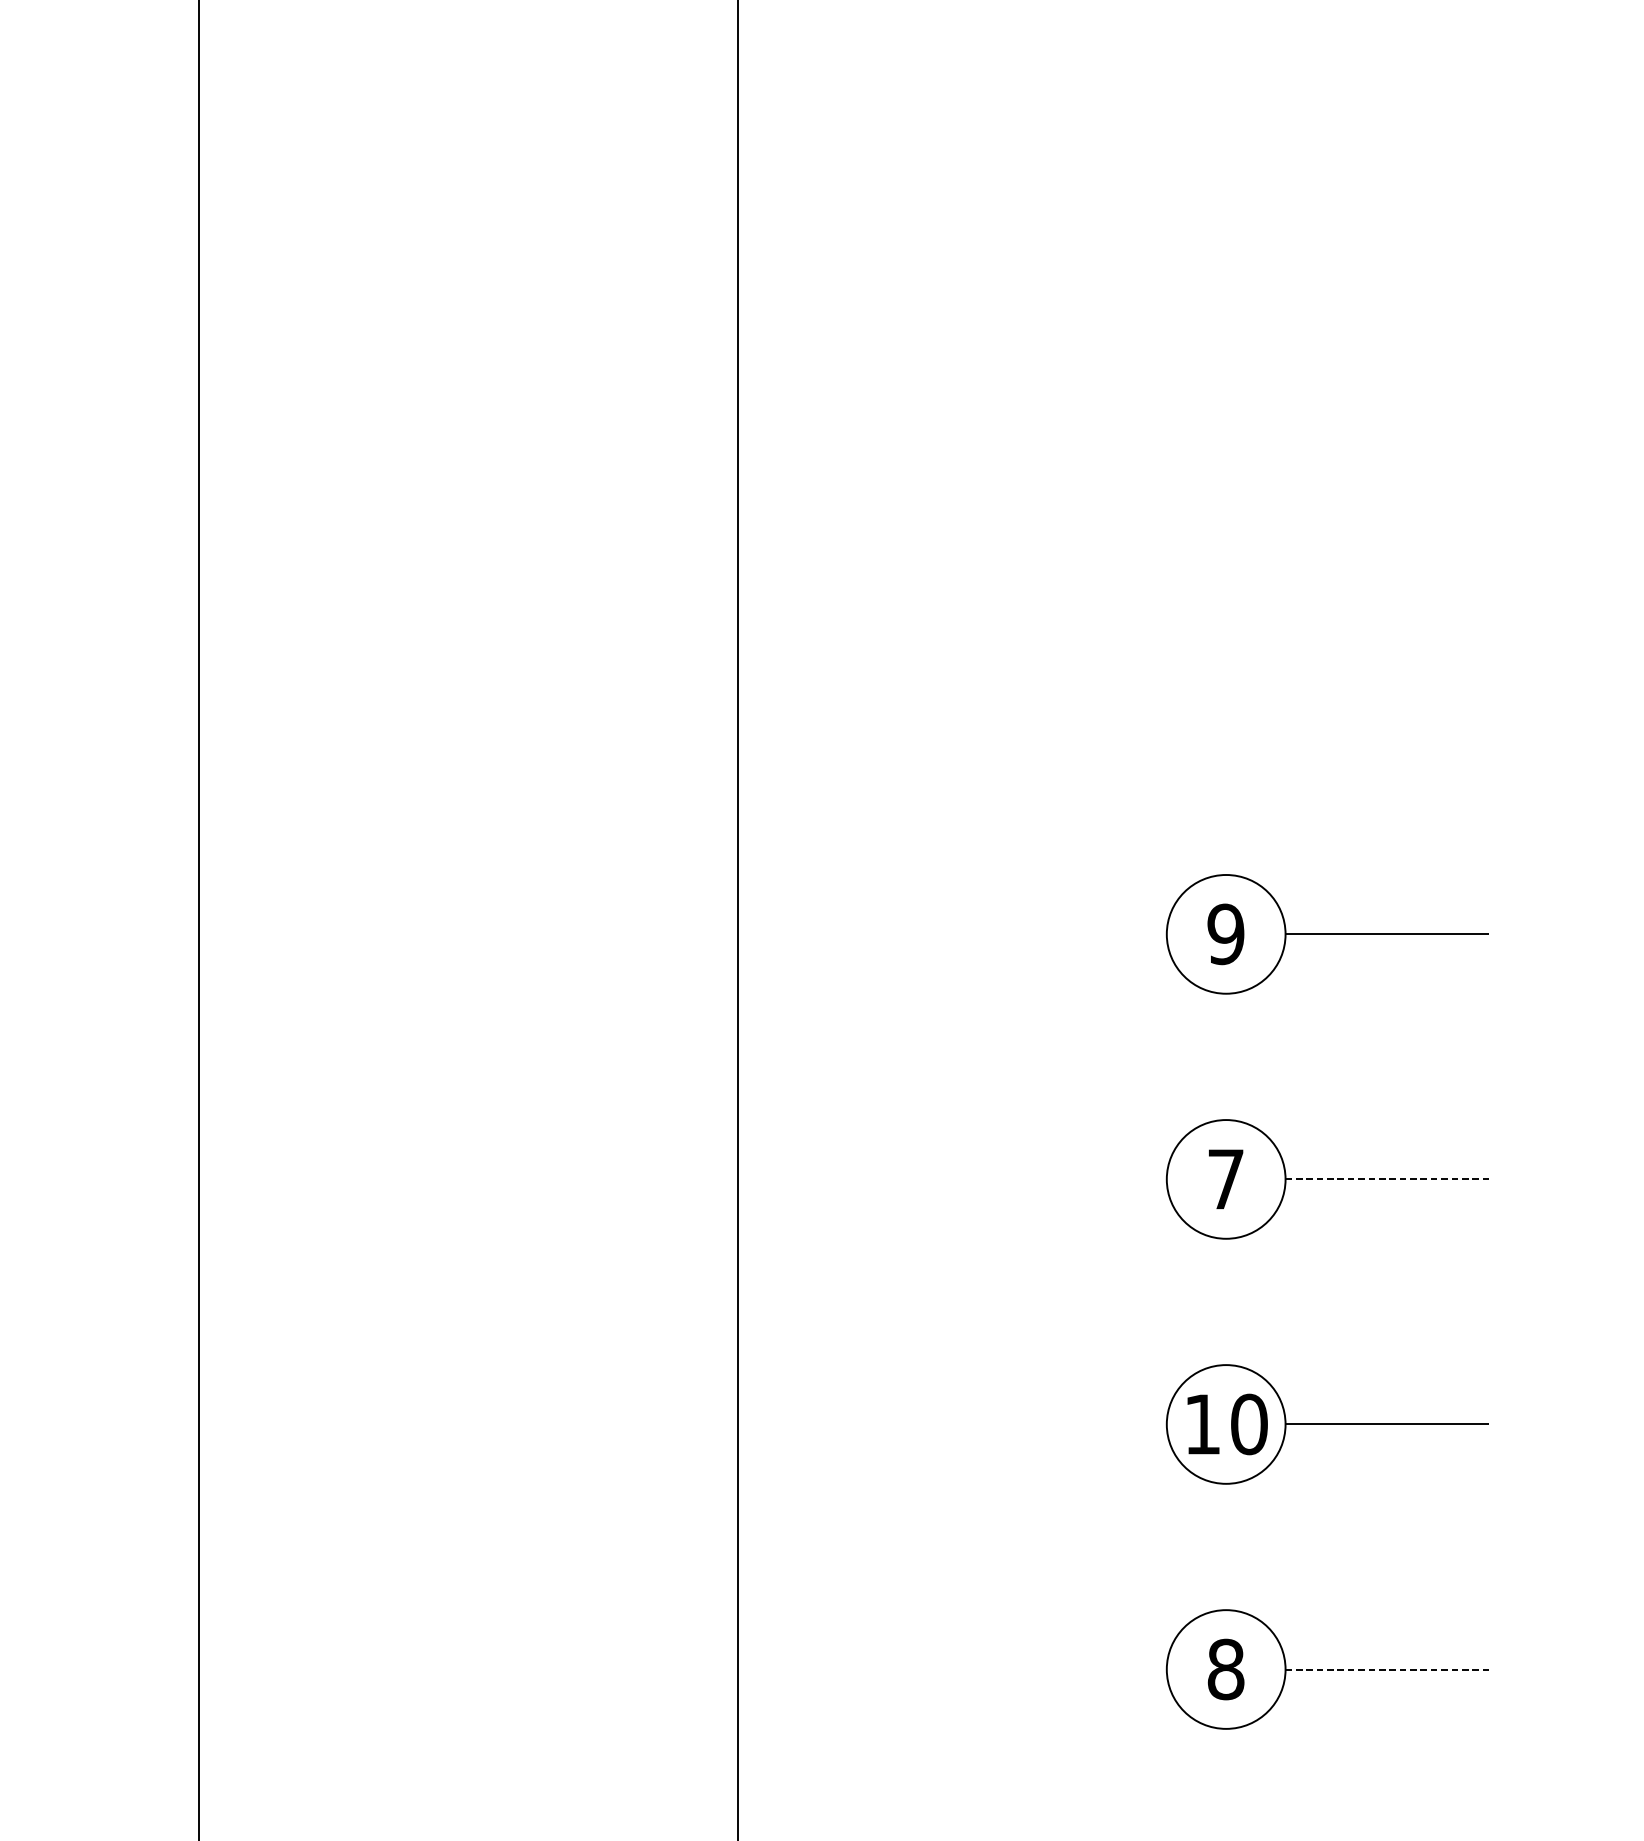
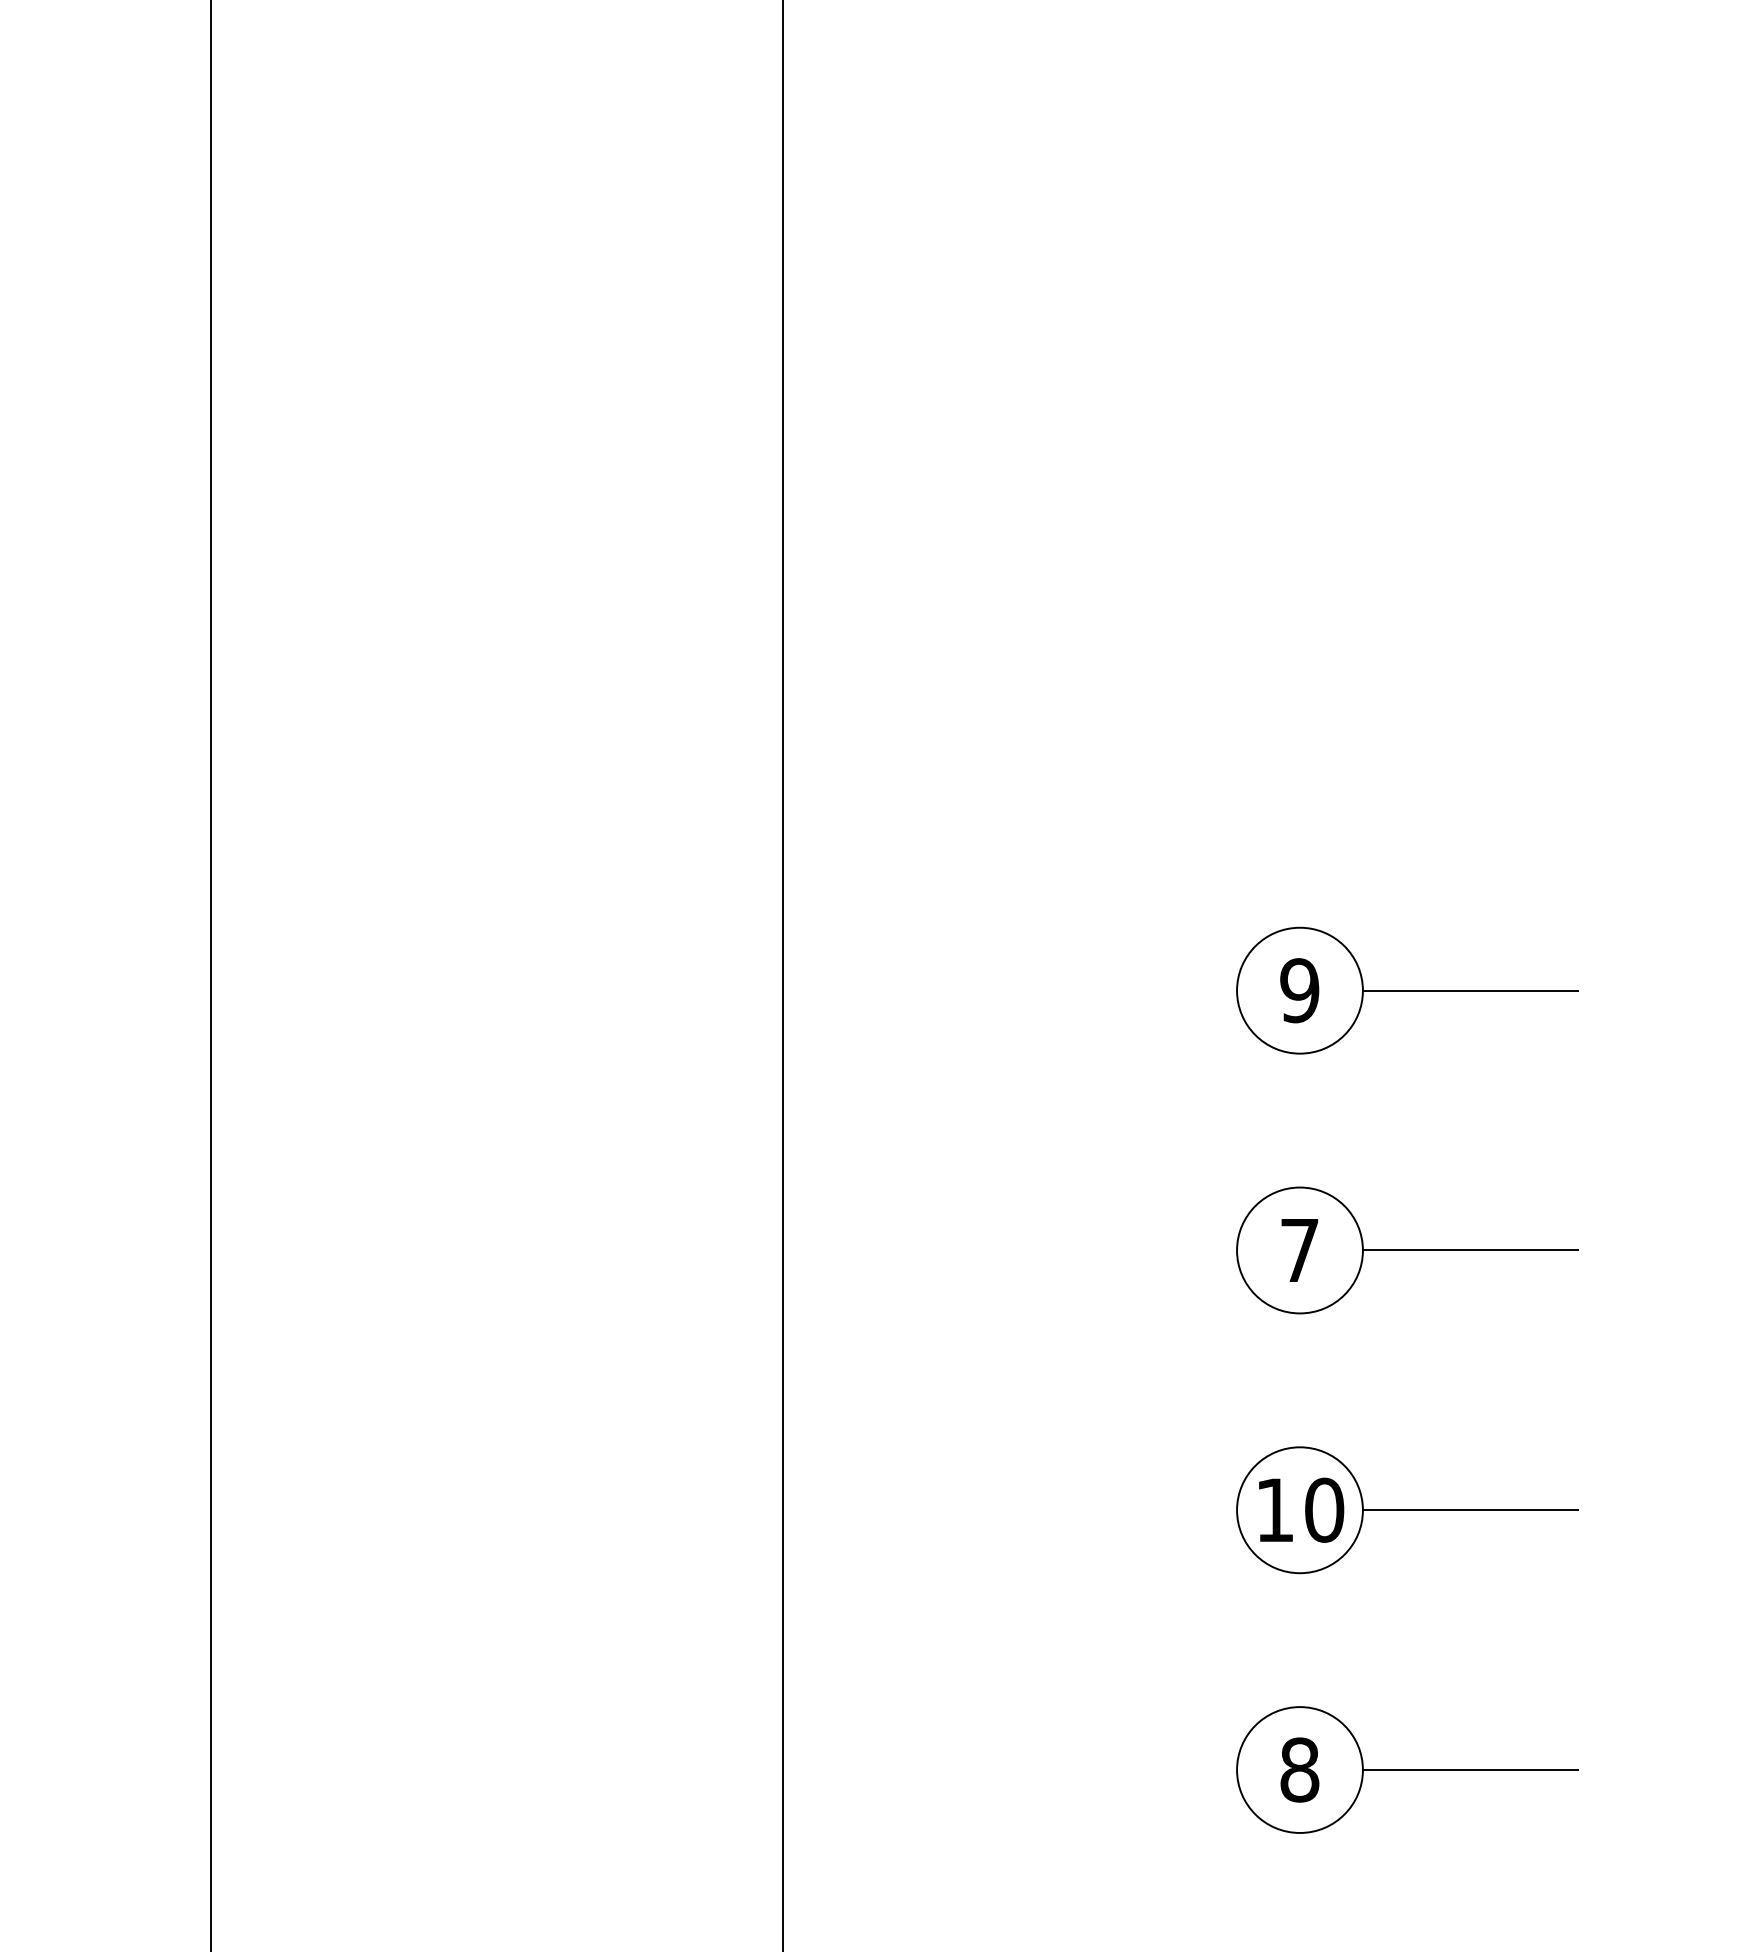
line: (1387, 1179) -> (1471, 1250), dashed -> solid
line: (1387, 1669) -> (1471, 1770), dashed -> solid

